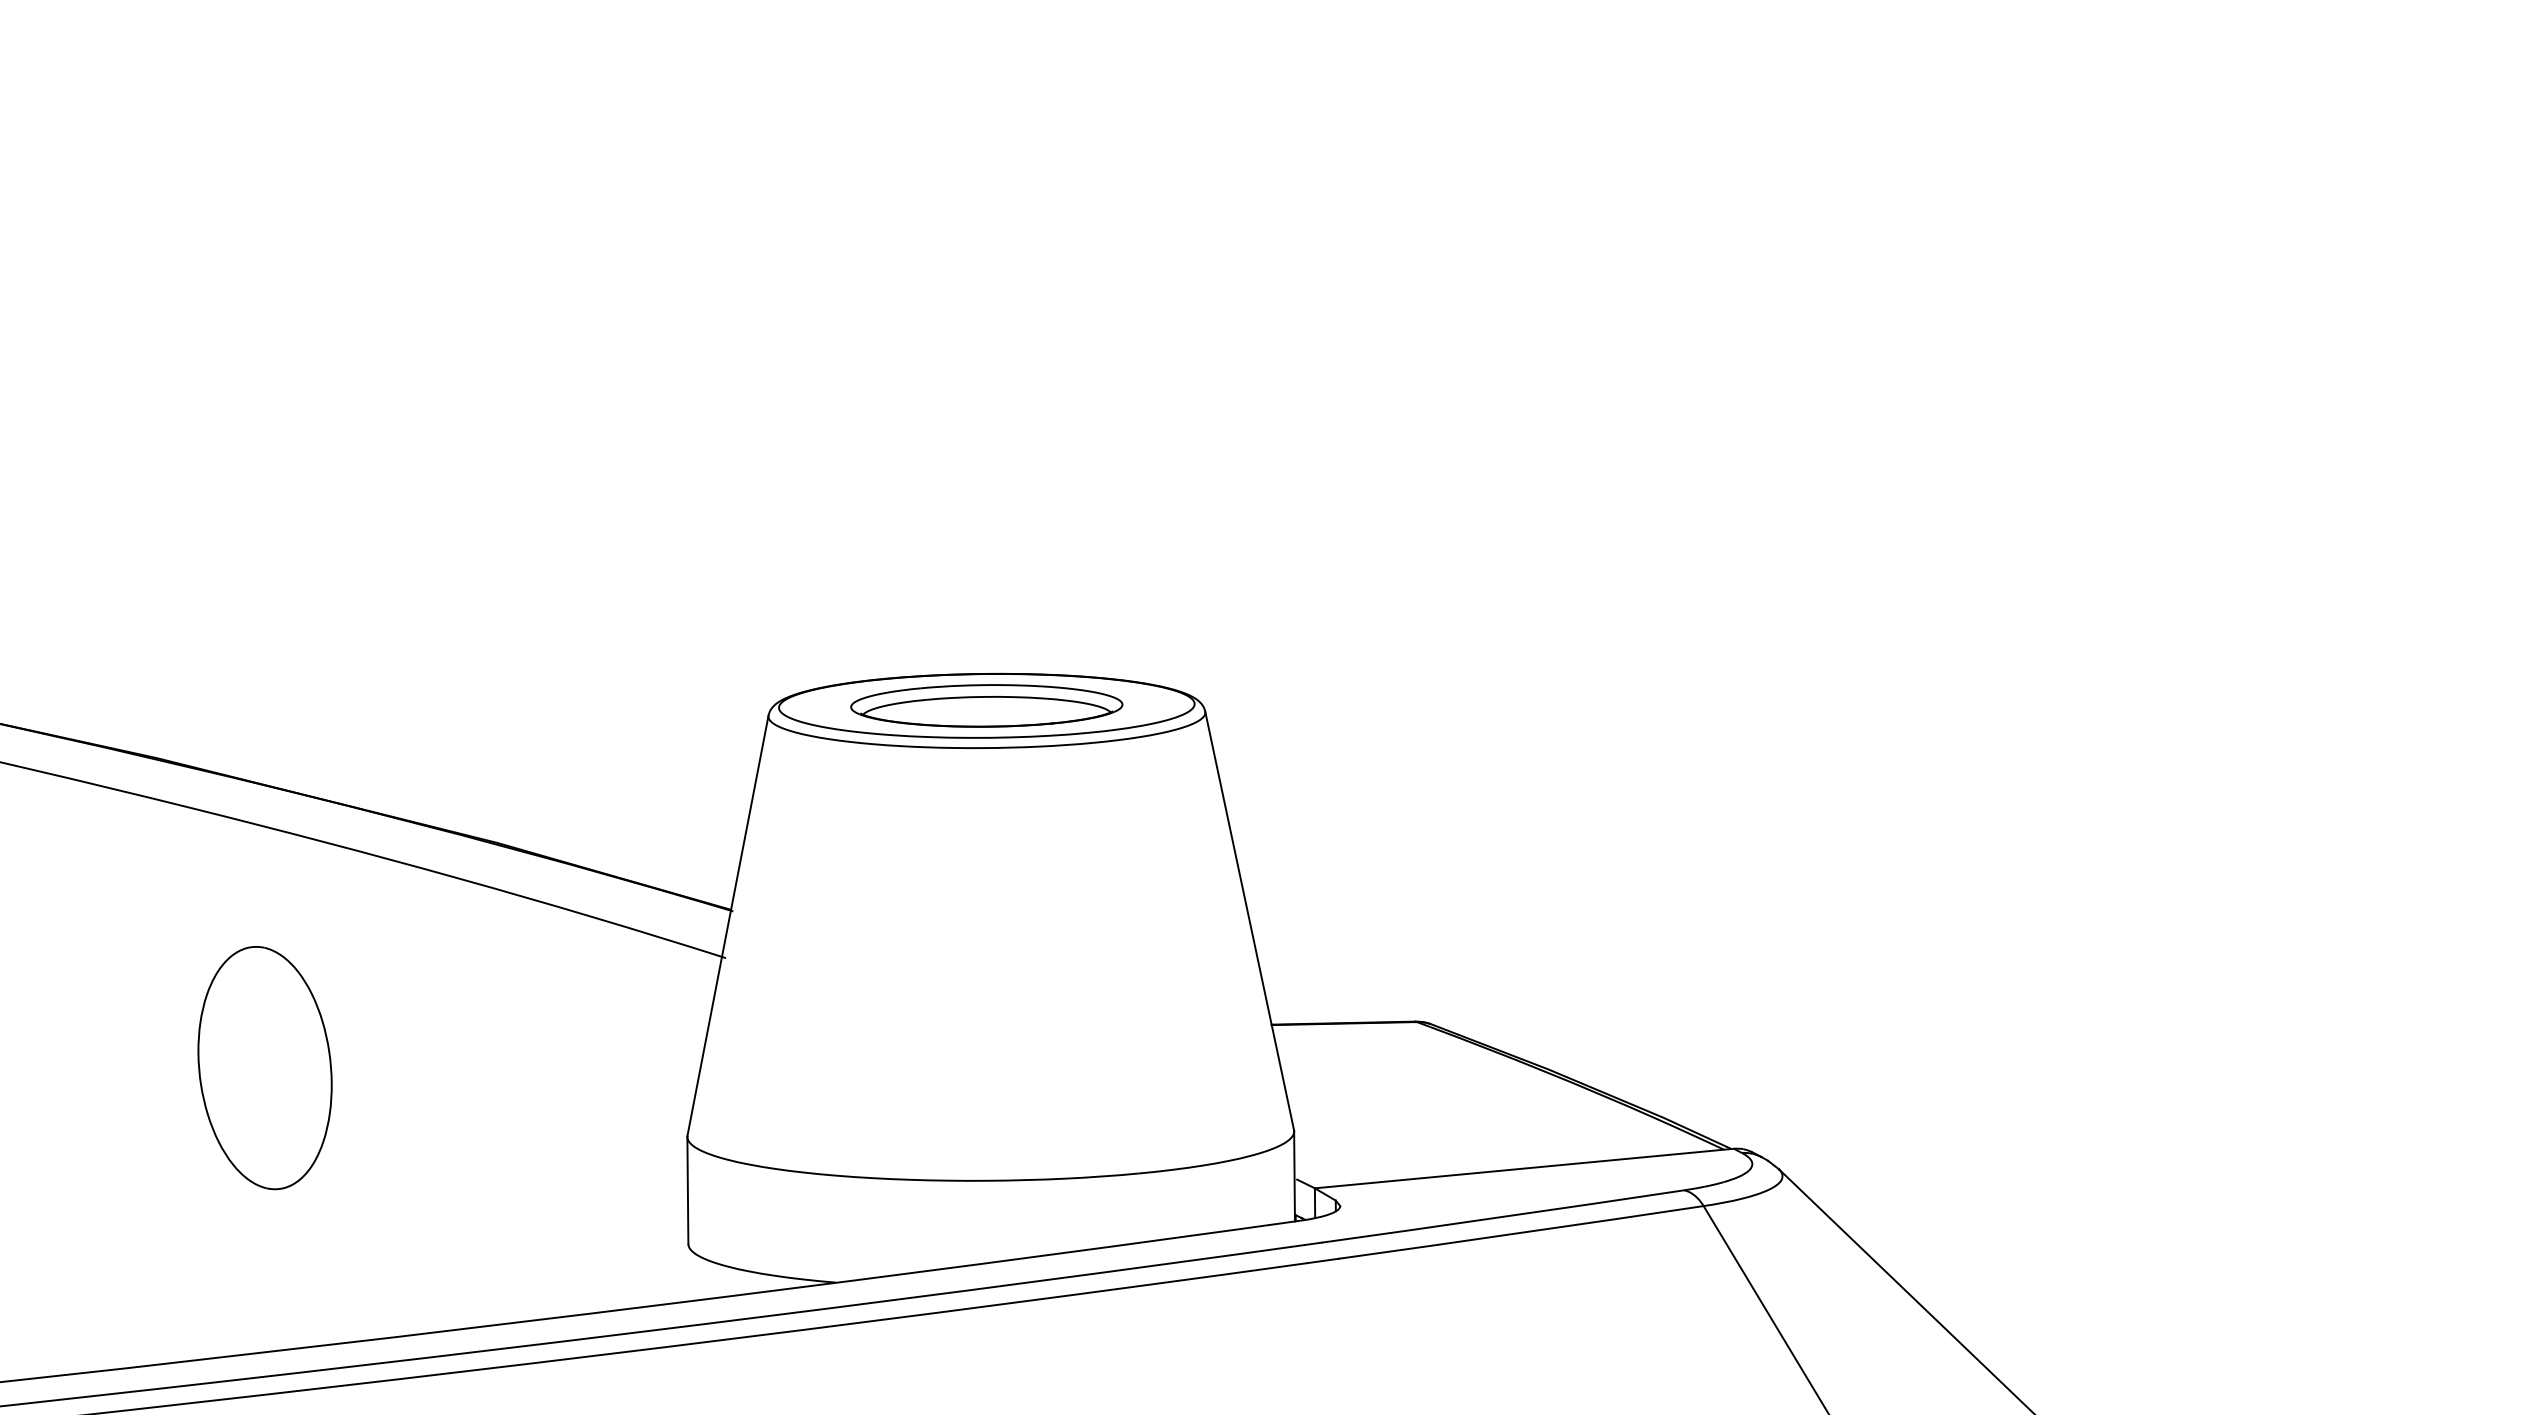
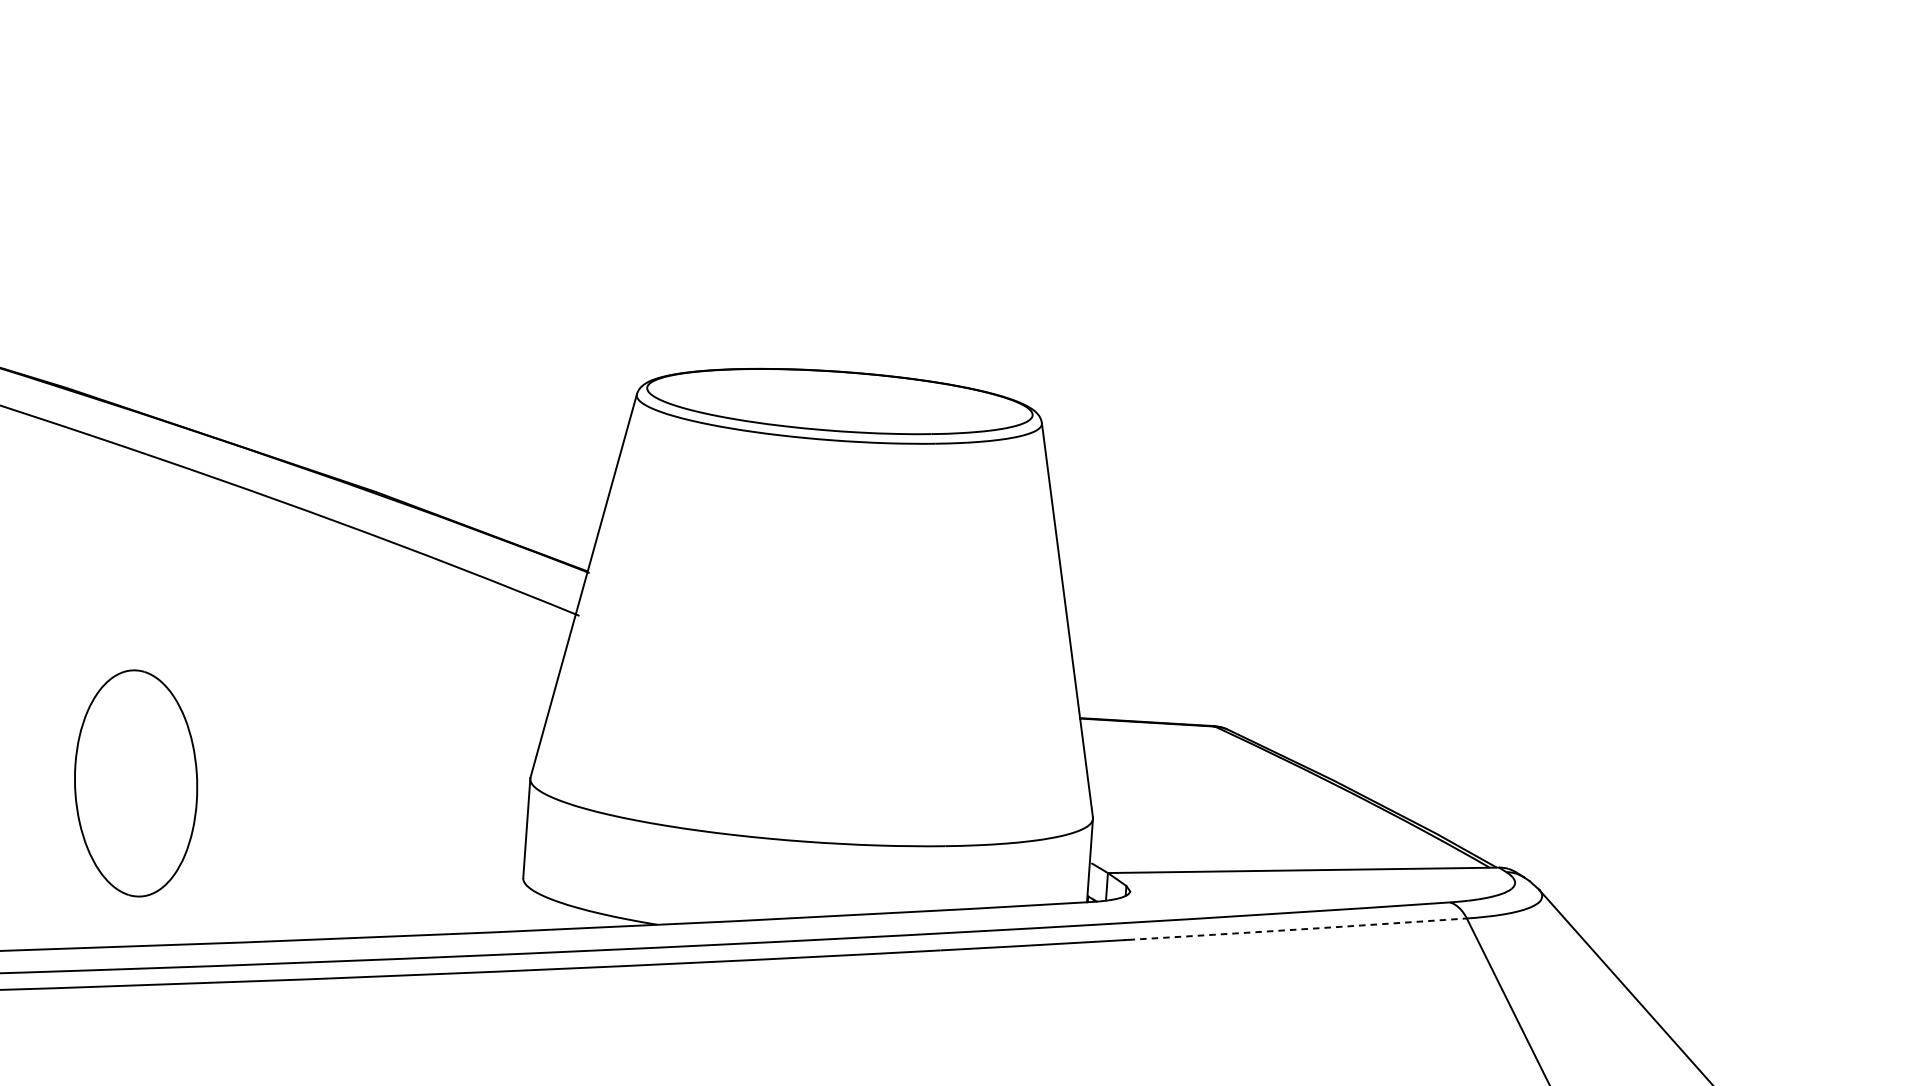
part: (986, 705) -> (839, 401), removed
part: (264, 1068) -> (135, 783), moved
arc: (1523, 1232) -> (1297, 929), solid -> dashed

